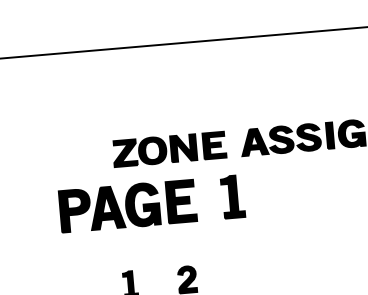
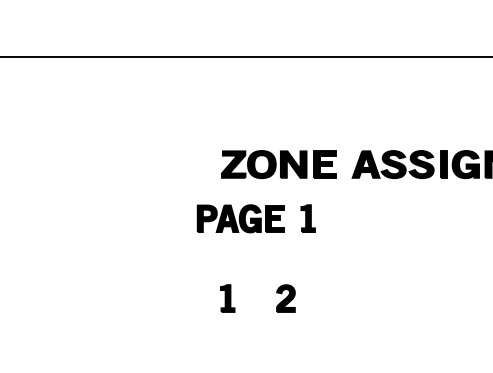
part: (150, 204) -> (255, 218), size x0.62

